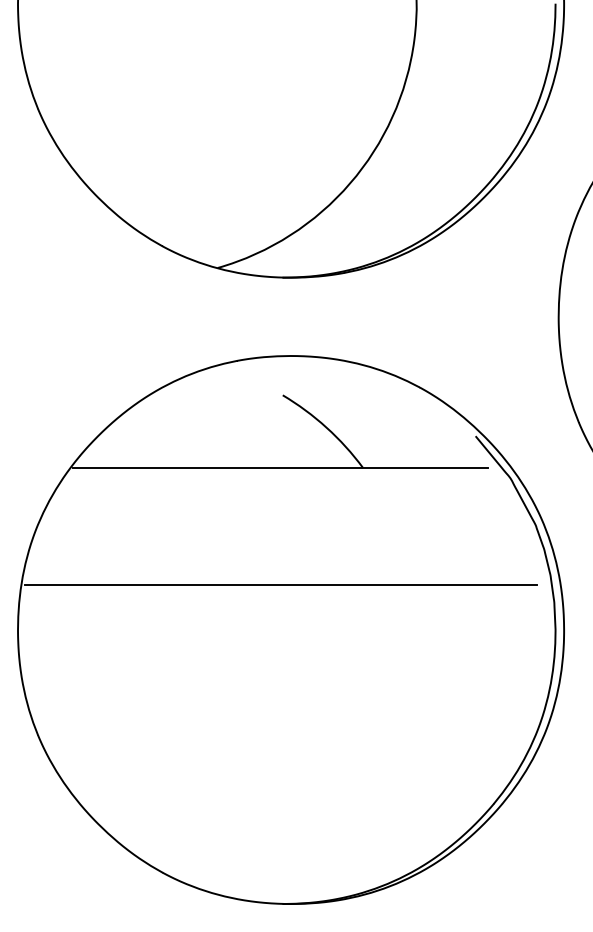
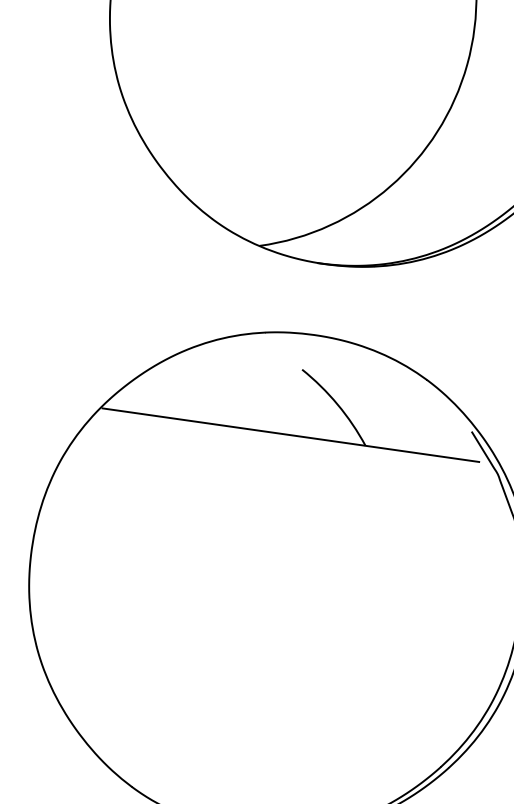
line: (281, 585) -> (276, 541), removed

